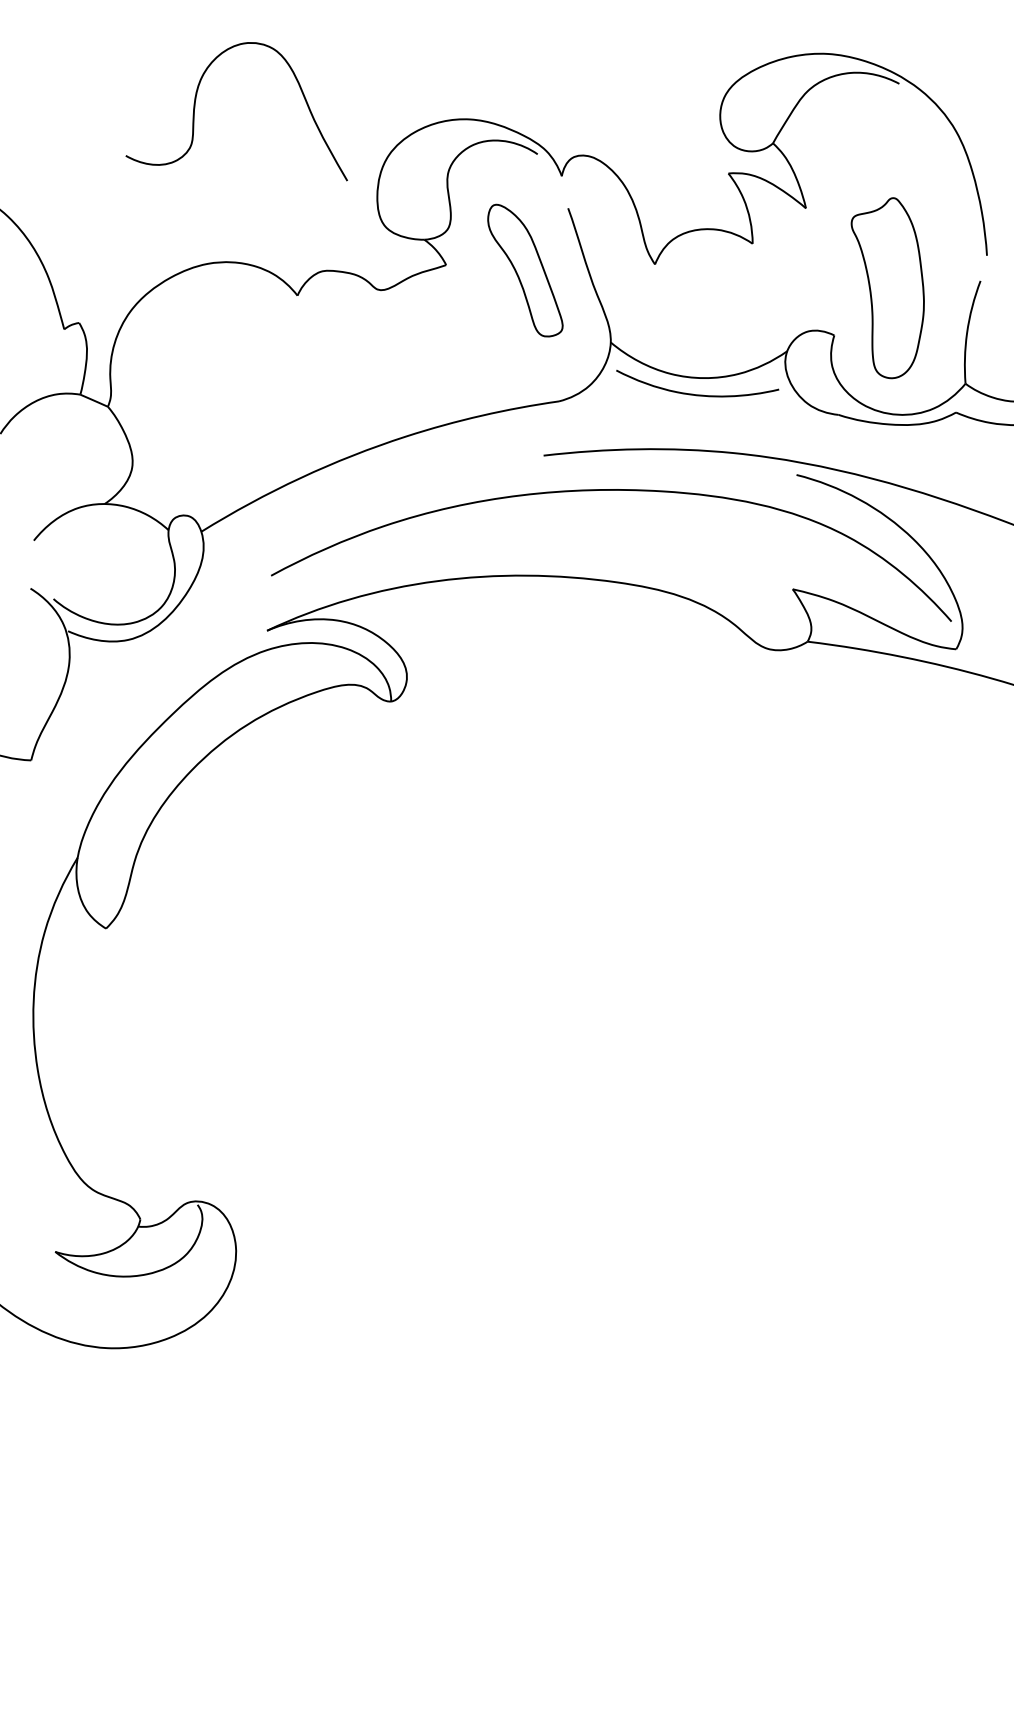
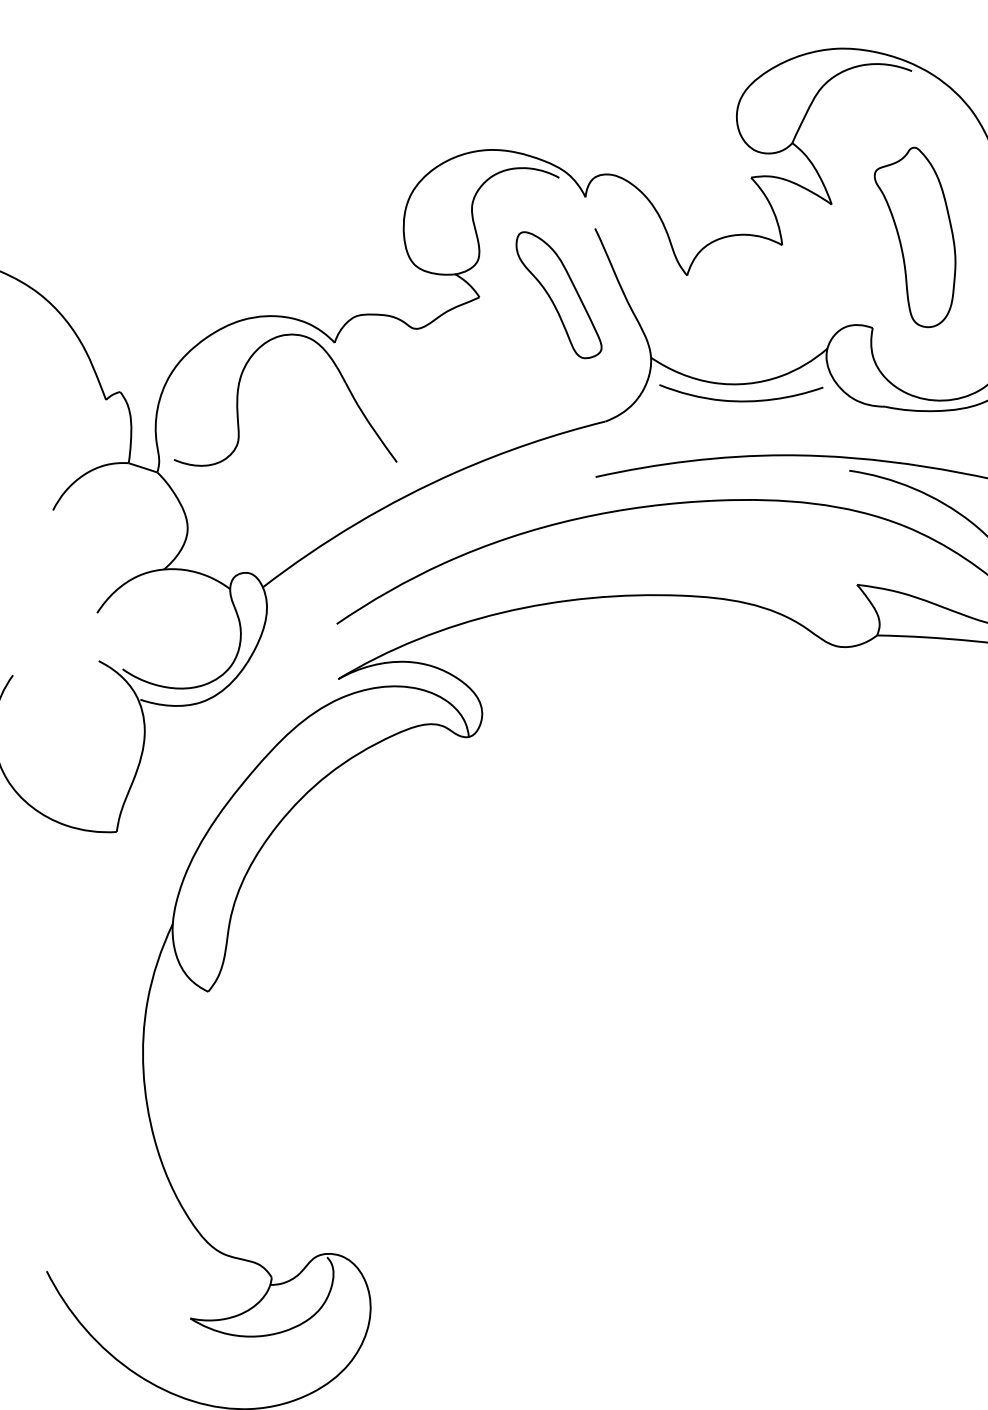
curve: (195, 108) -> (238, 405), moved
part: (887, 288) -> (917, 238), moved

